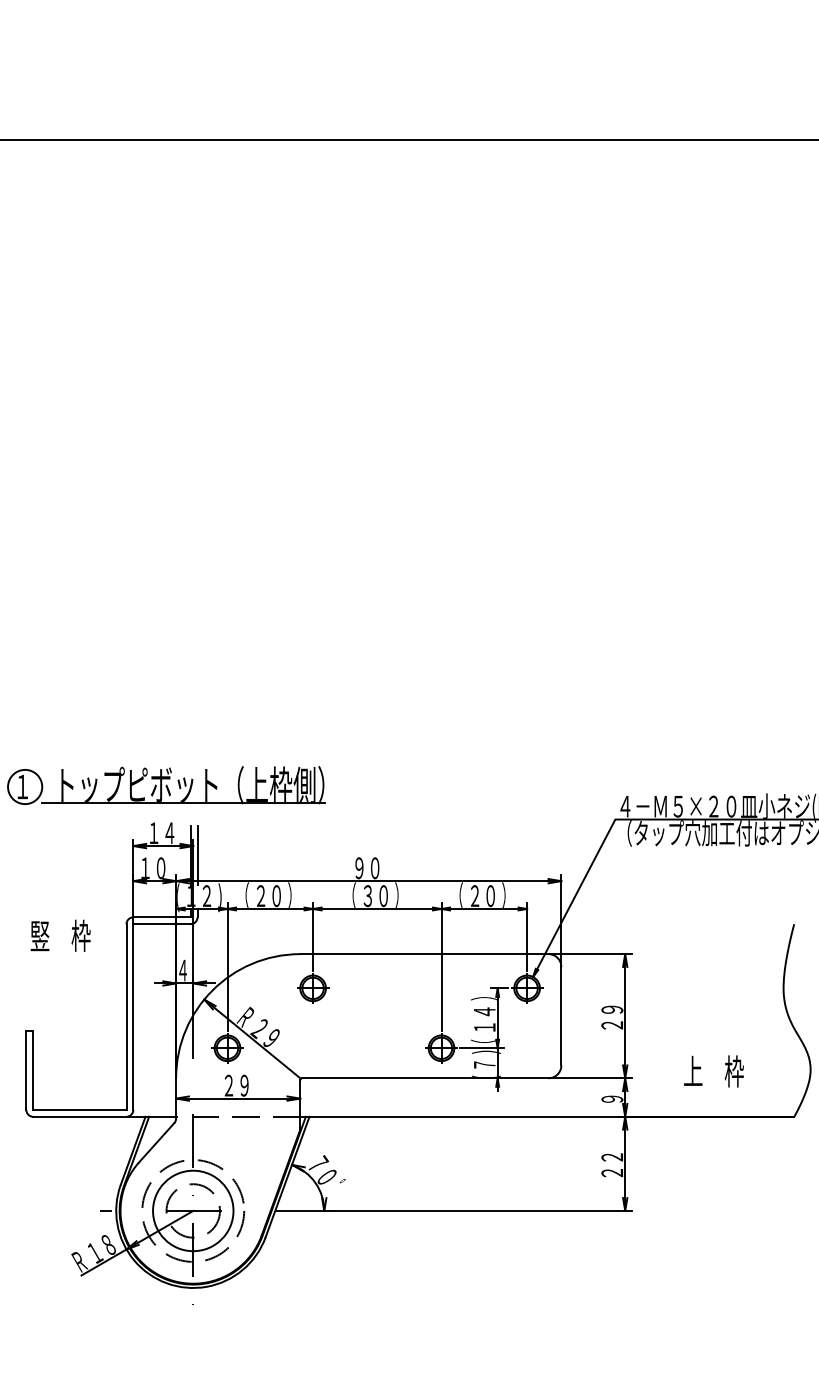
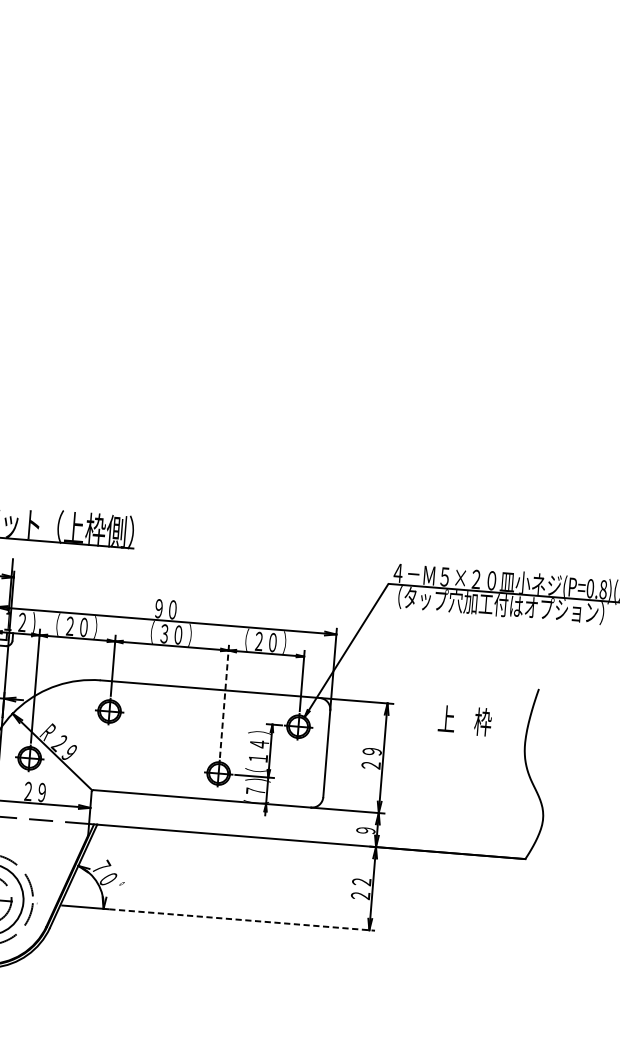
line: (197, 855) -> (16, 585), removed
line: (441, 966) -> (224, 701), solid -> dashed
text: (713, 1071) -> (464, 720), moved
line: (481, 1210) -> (242, 919), solid -> dashed

